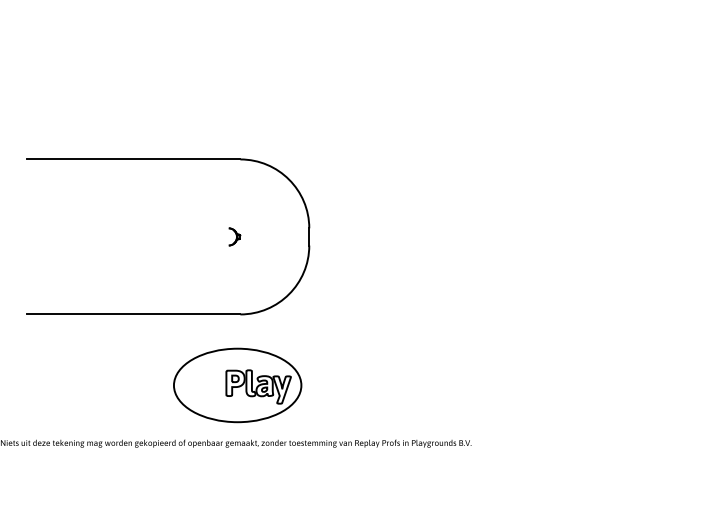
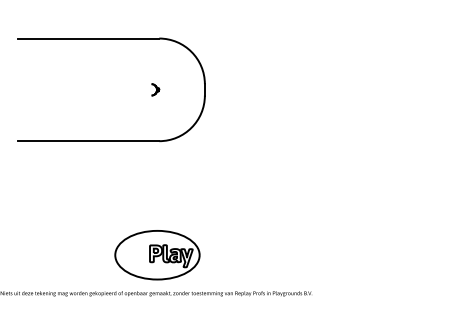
part: (228, 230) -> (151, 85), moved

